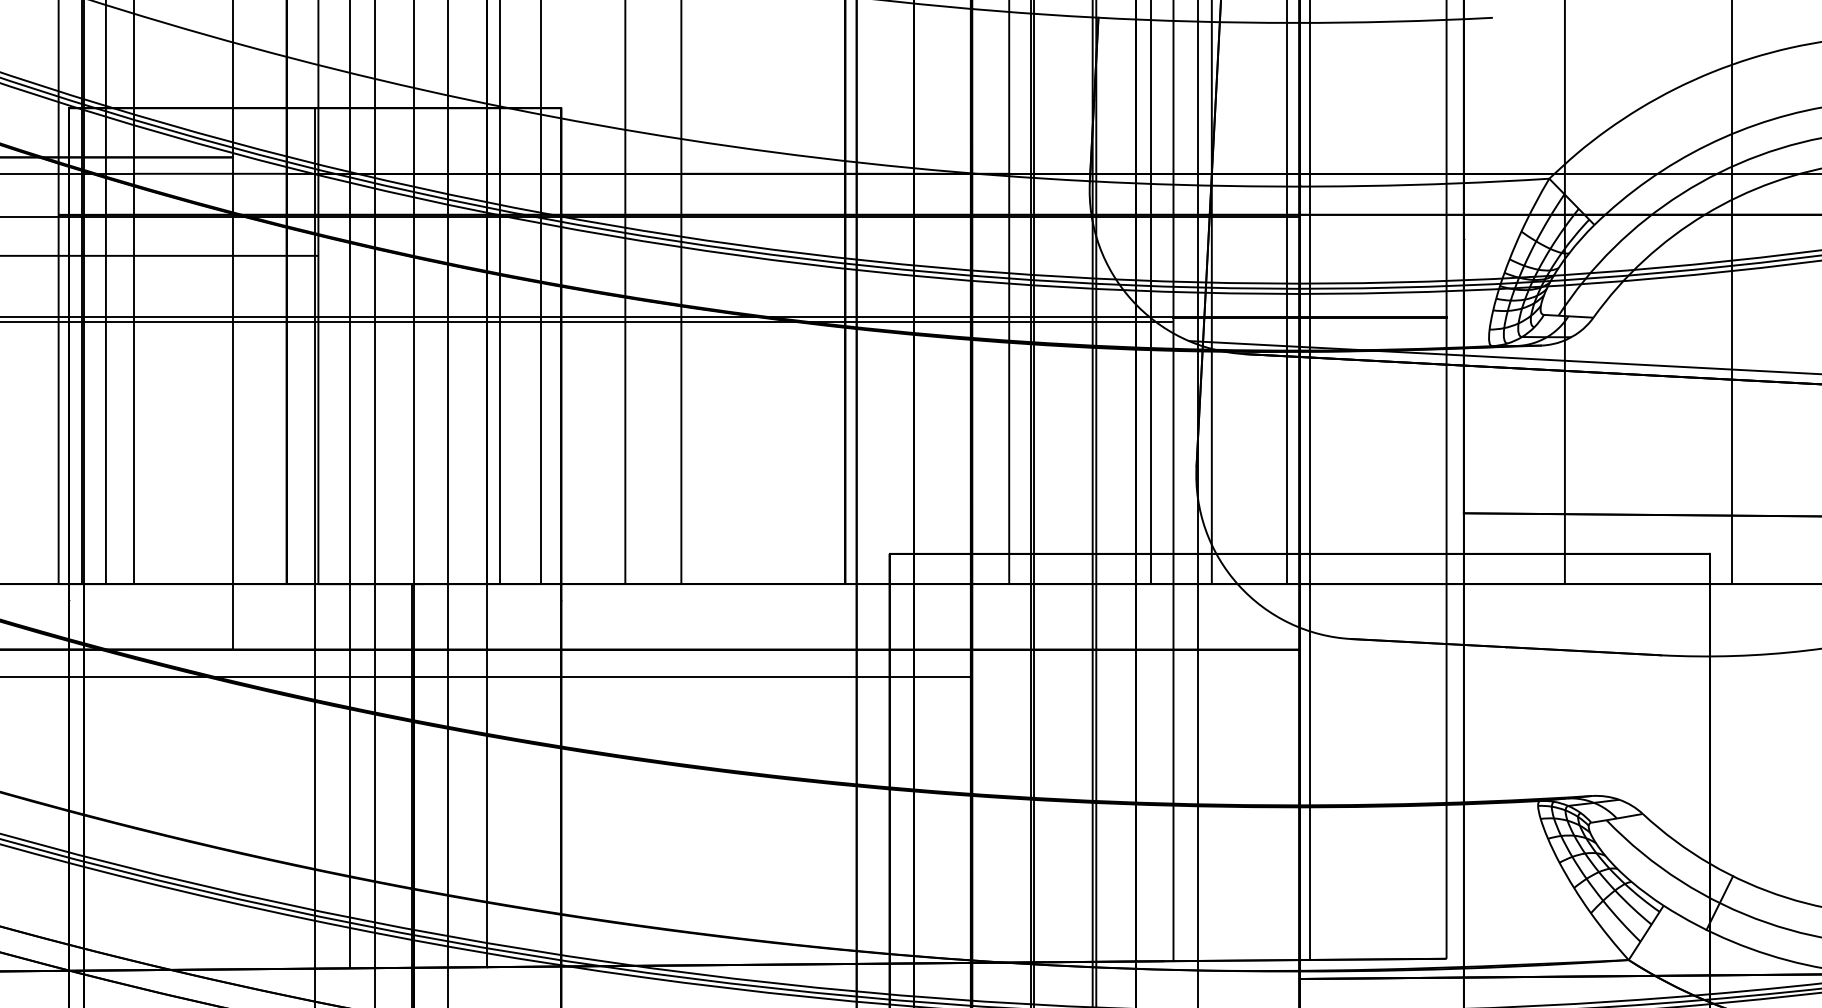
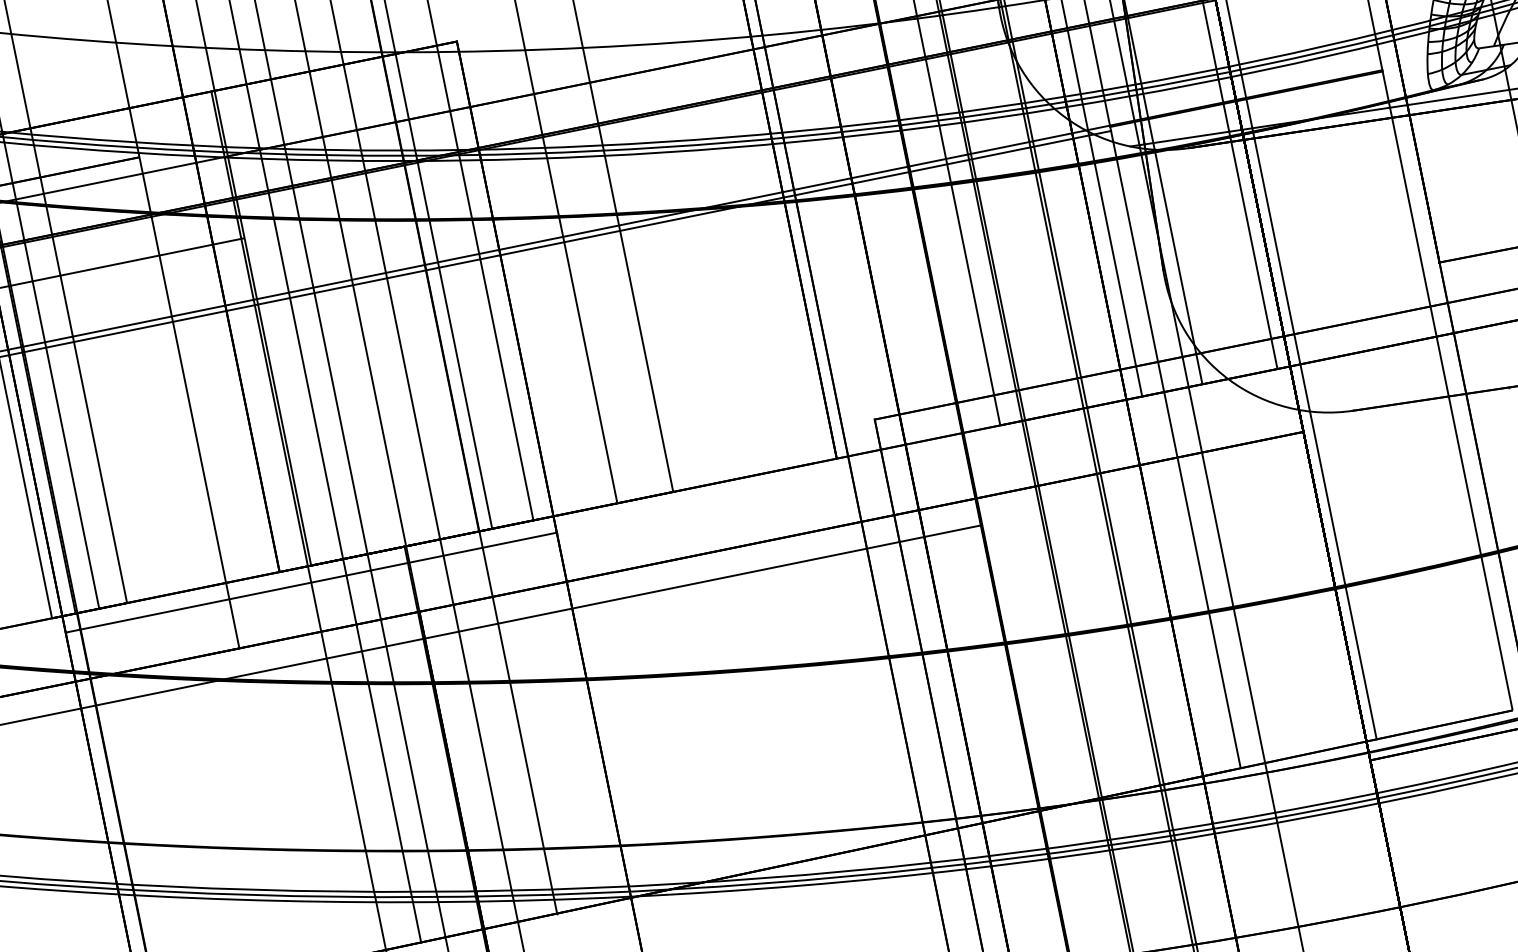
line: (314, 600) -> (310, 582), added

